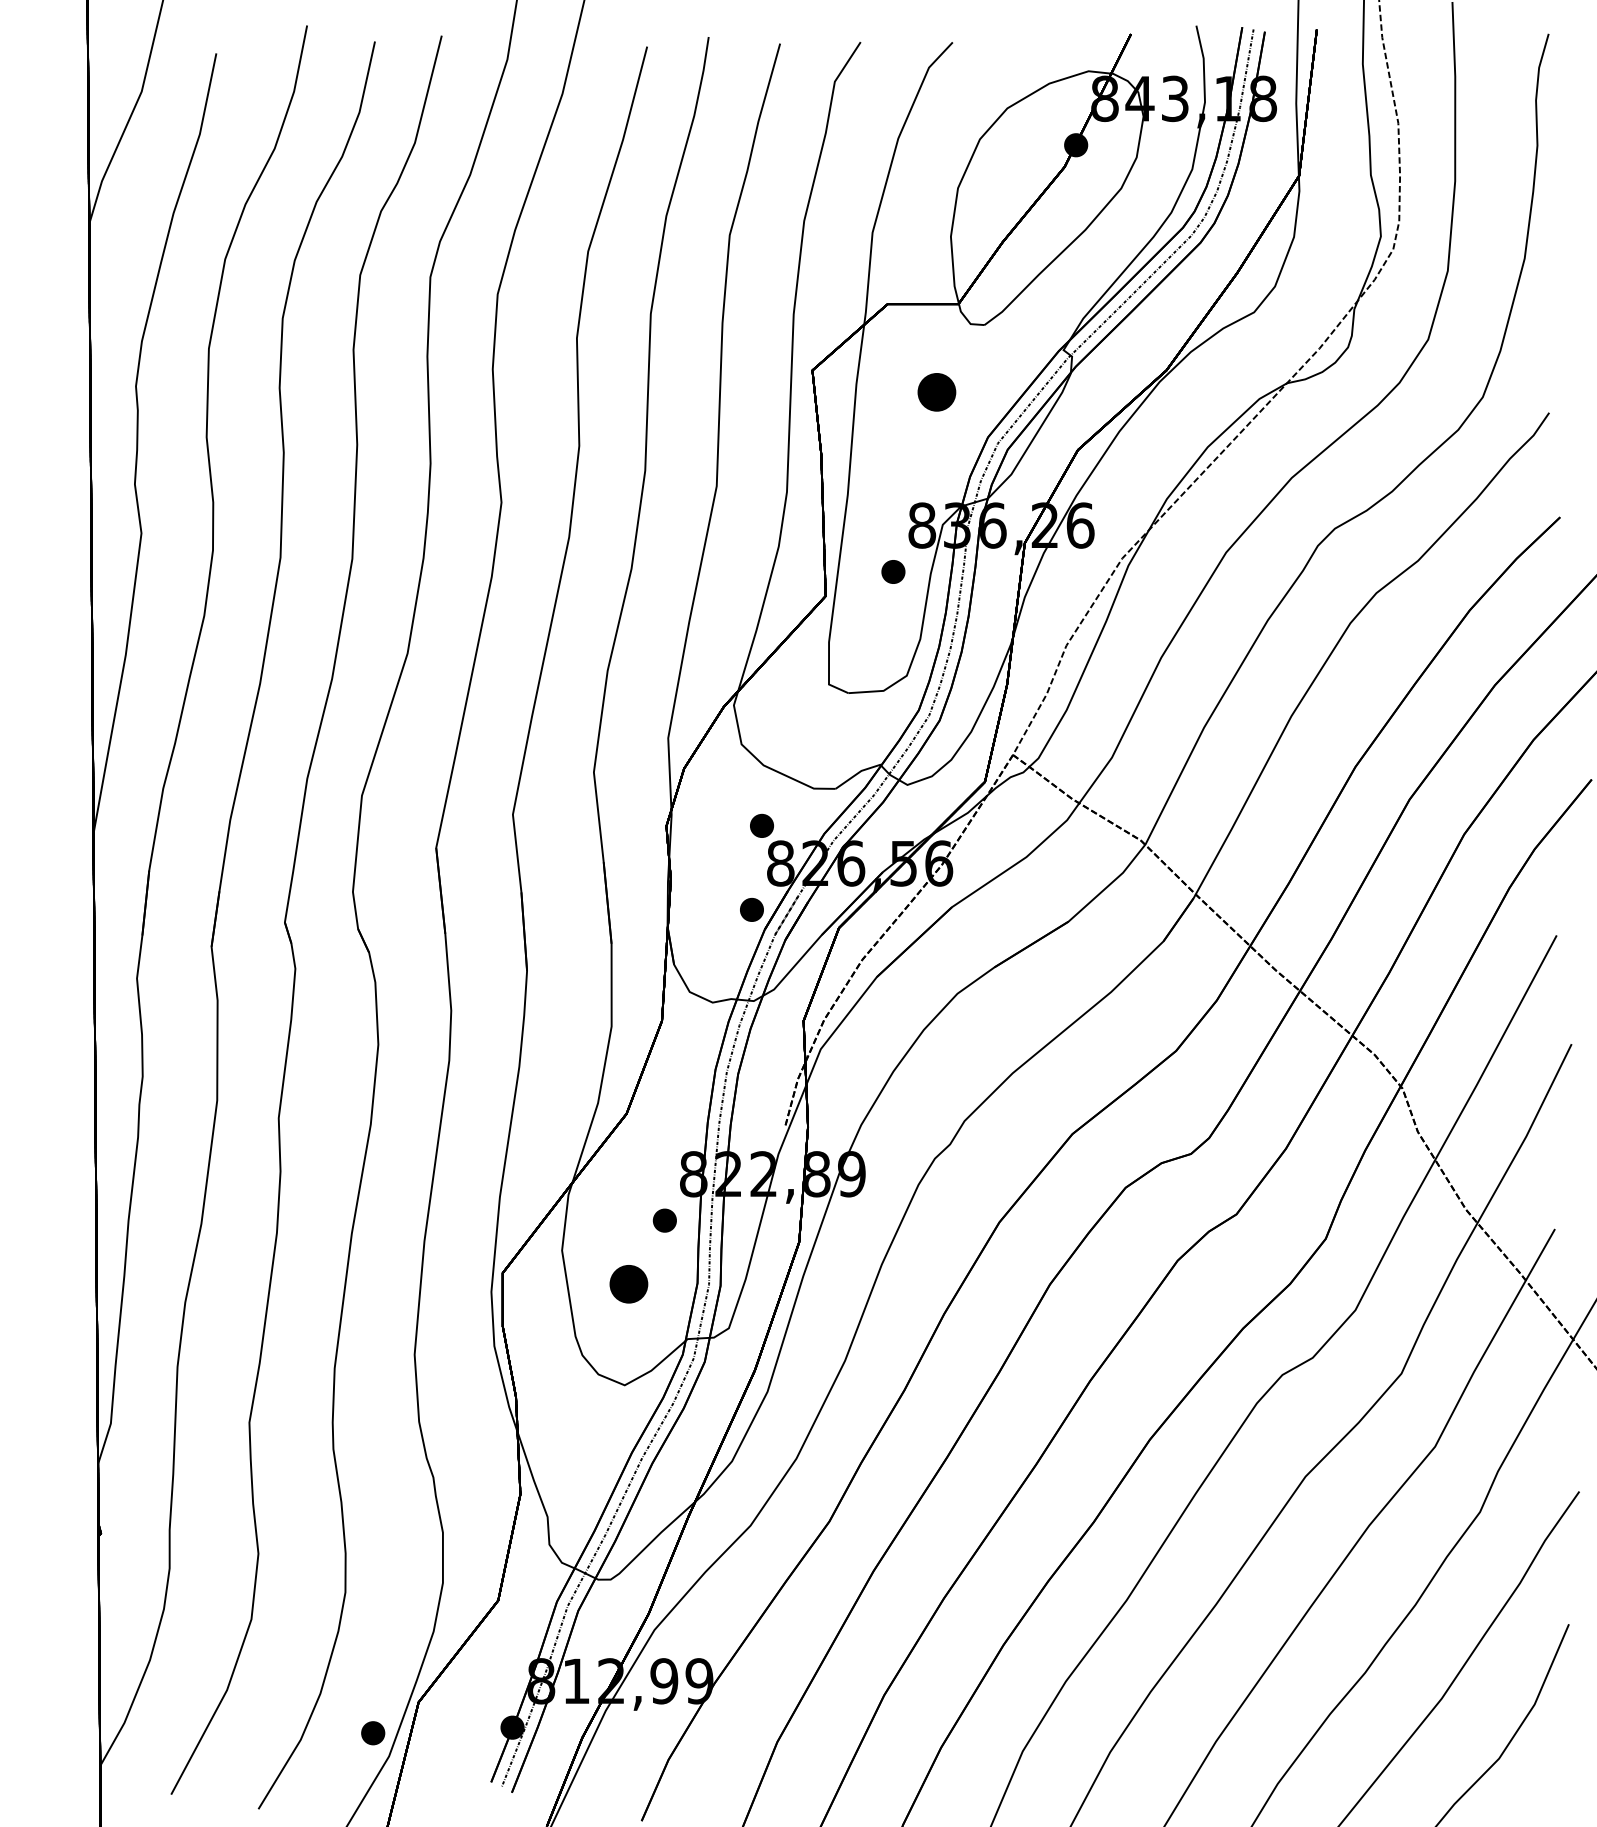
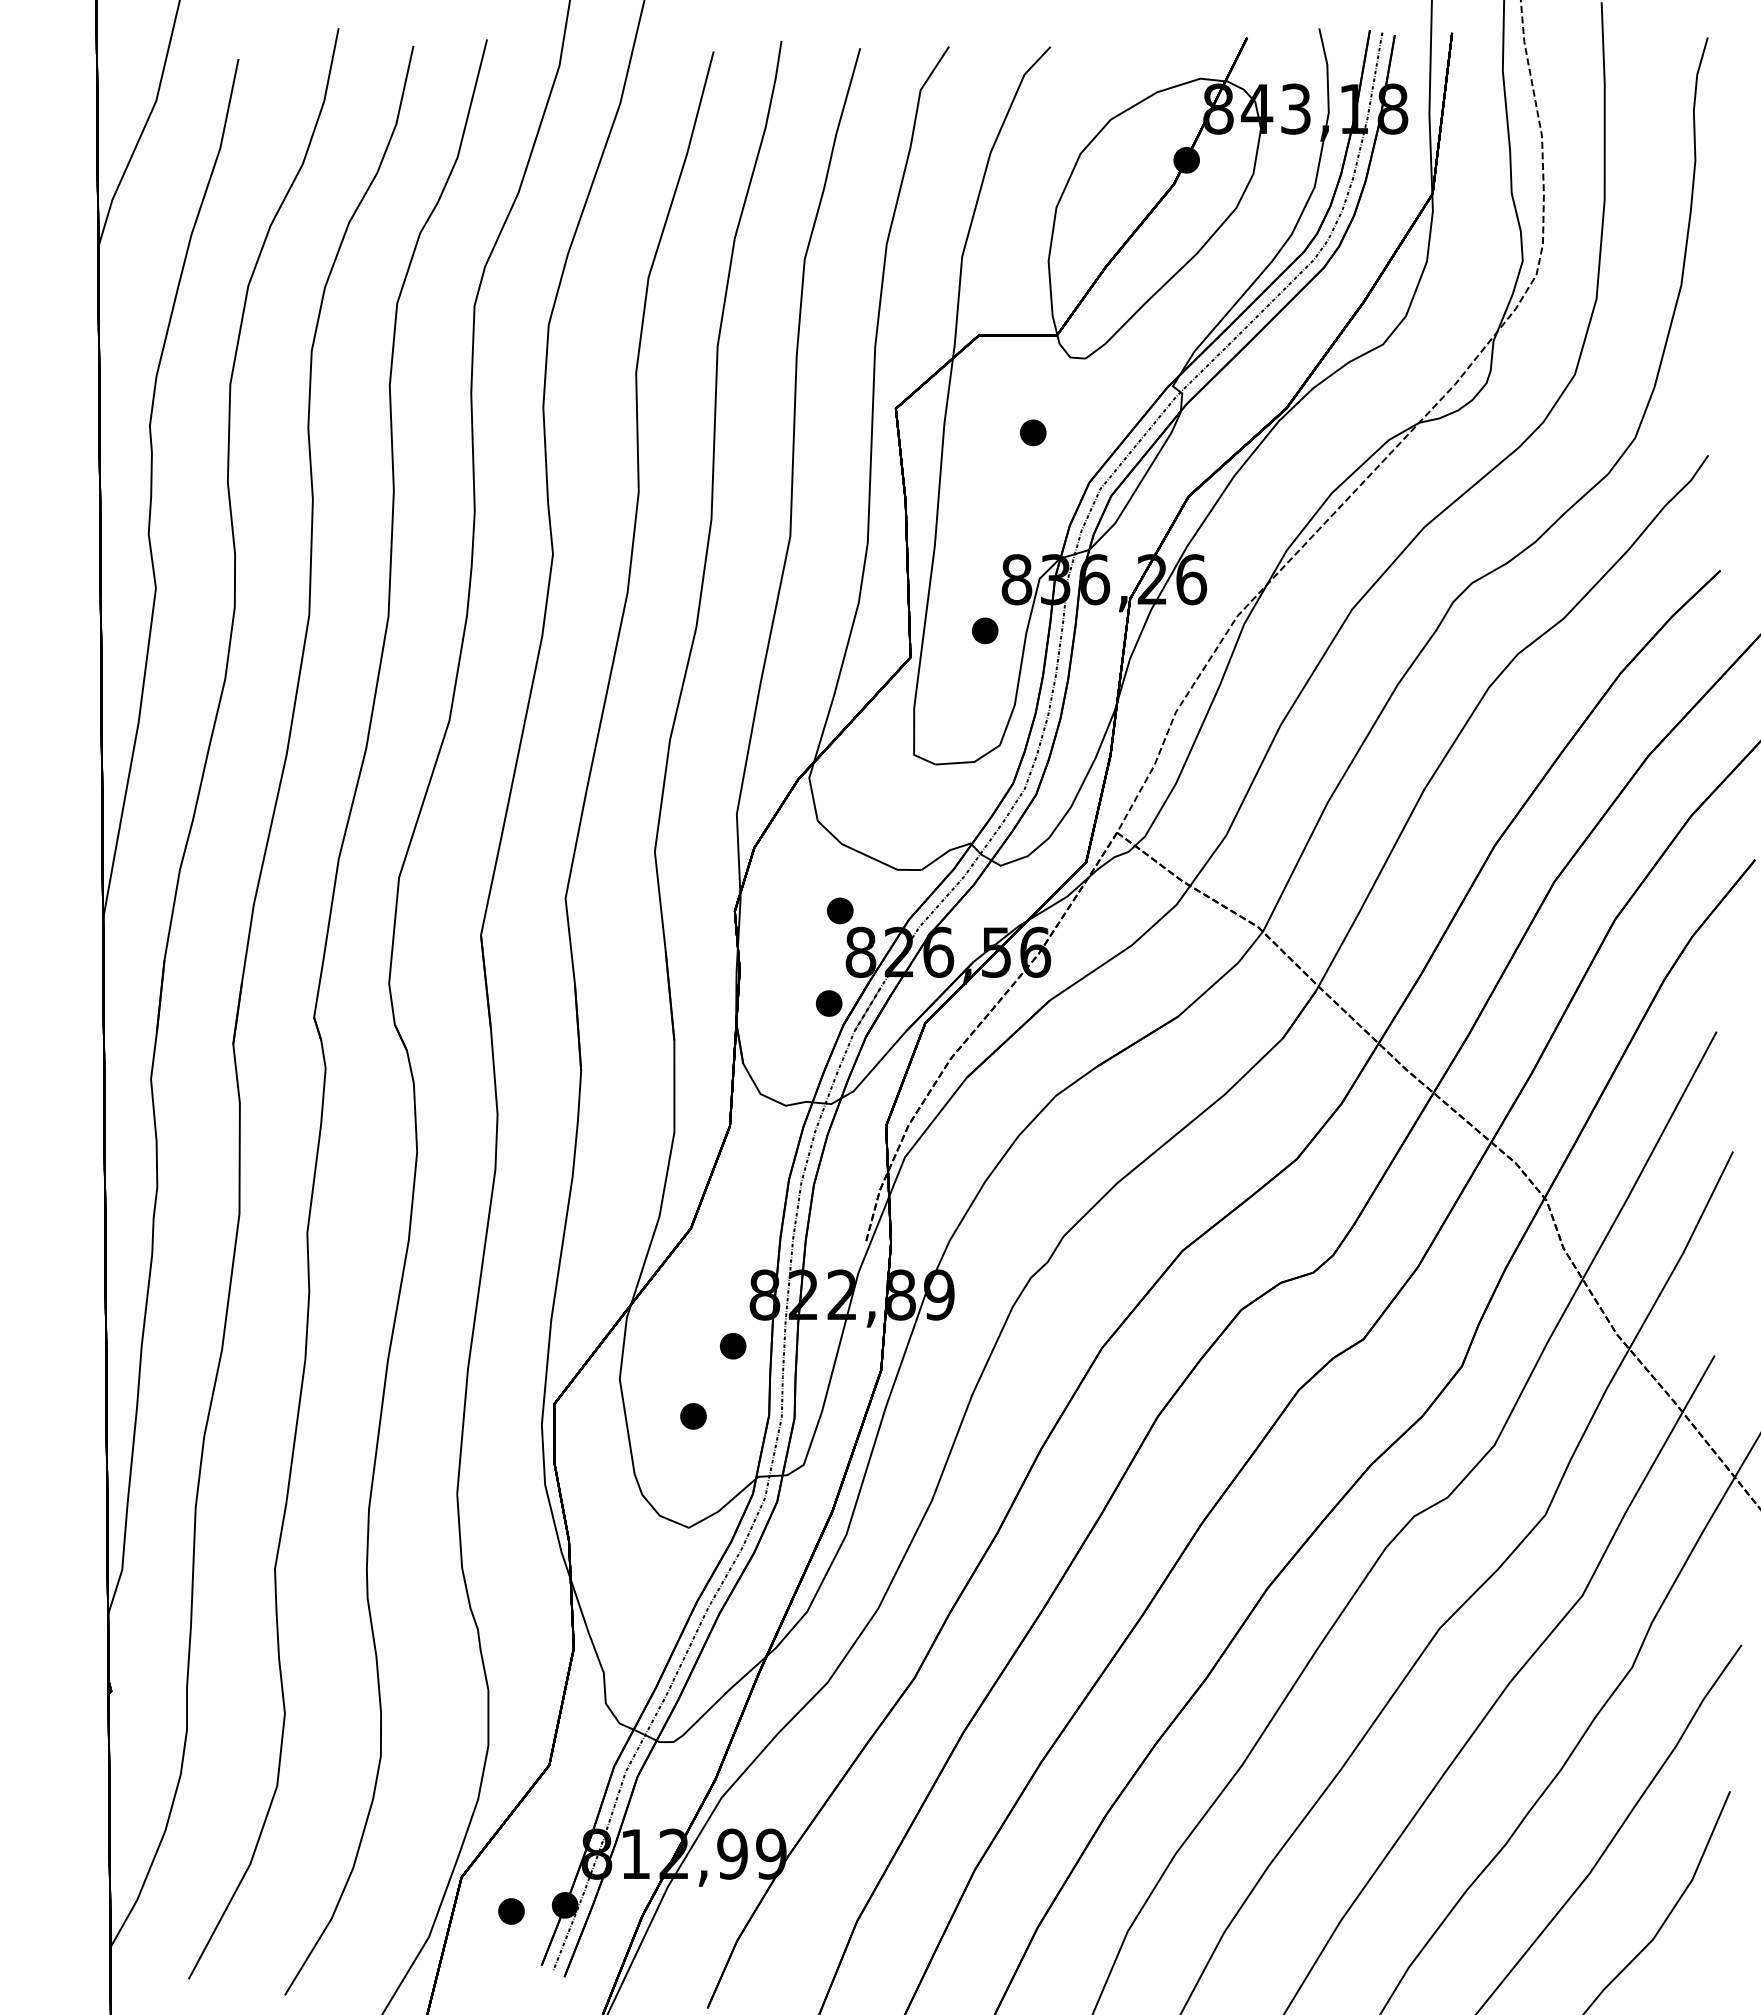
part: (937, 392) -> (1033, 432), size x0.62
part: (628, 1284) -> (693, 1416), size x0.62
part: (373, 1733) -> (511, 1911), moved

